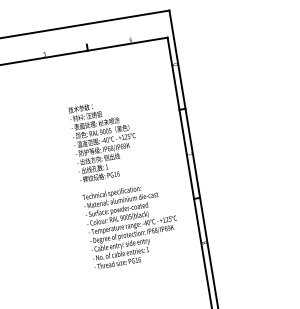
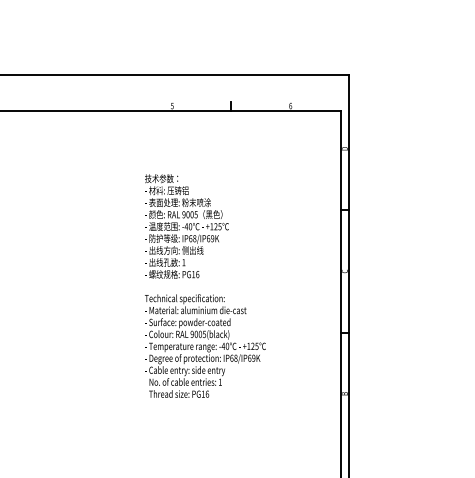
text: (125, 180) -> (205, 285), moved

